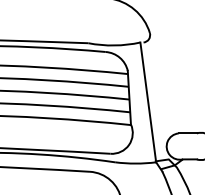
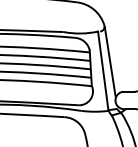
line: (157, 86) -> (109, 60), added

